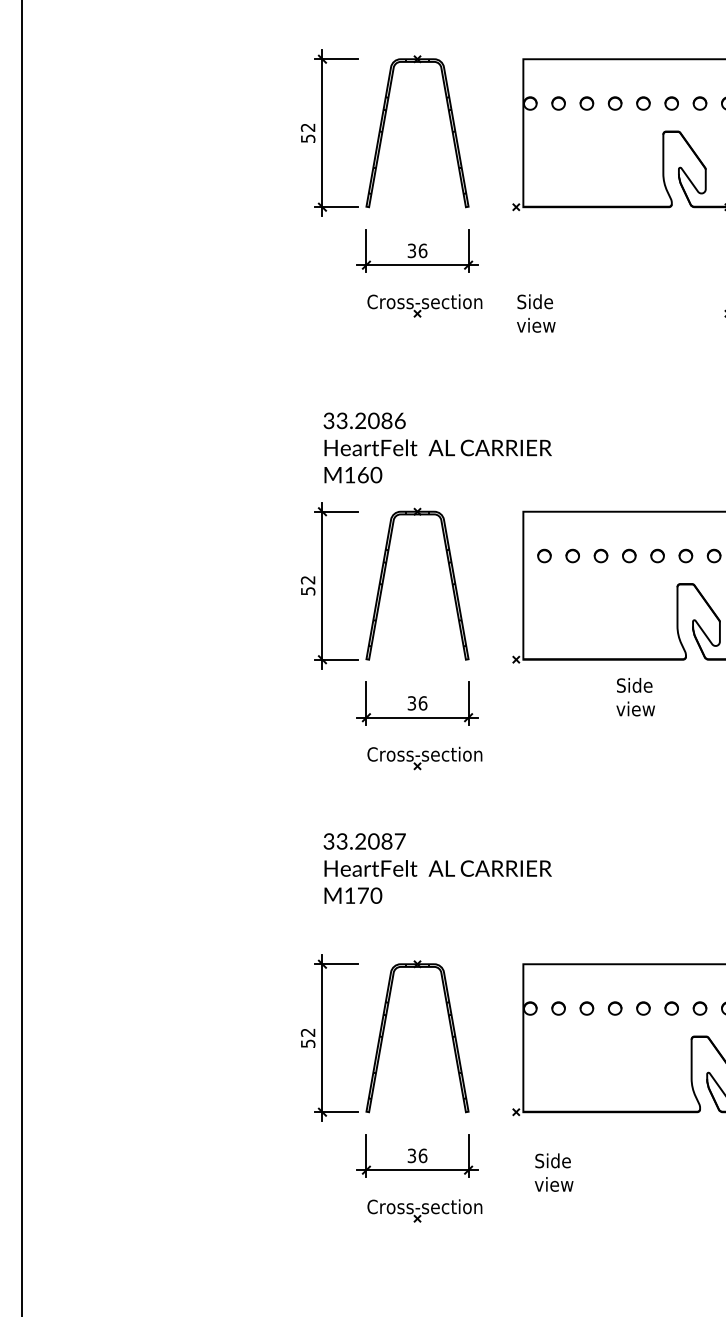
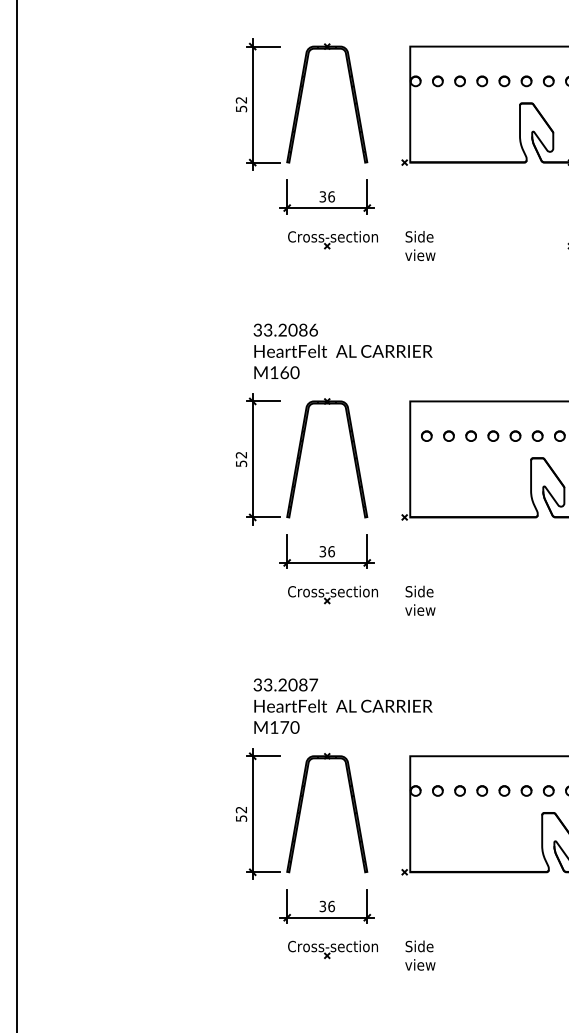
text: (635, 696) -> (420, 600), moved
text: (436, 867) -> (342, 705), moved
text: (554, 1172) -> (420, 955), moved

